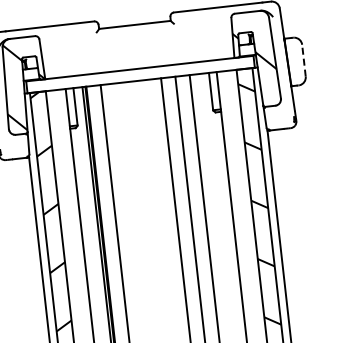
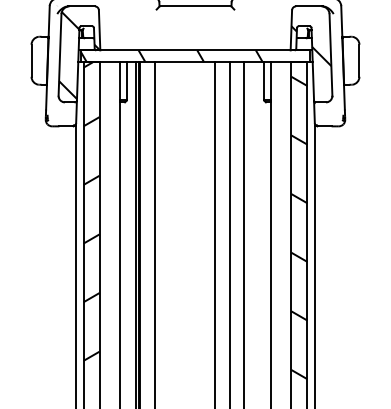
line: (303, 60) -> (359, 60), dashed -> solid
hatch: (116, 77) -> (171, 56), added

